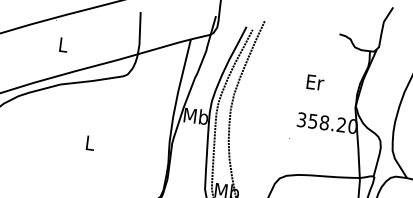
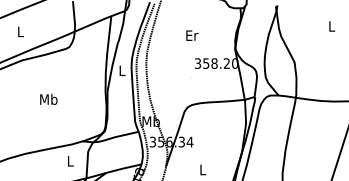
text: (315, 82) -> (192, 35), moved
text: (195, 115) -> (121, 70), Mb -> L
text: (89, 142) -> (48, 99), L -> Mb

